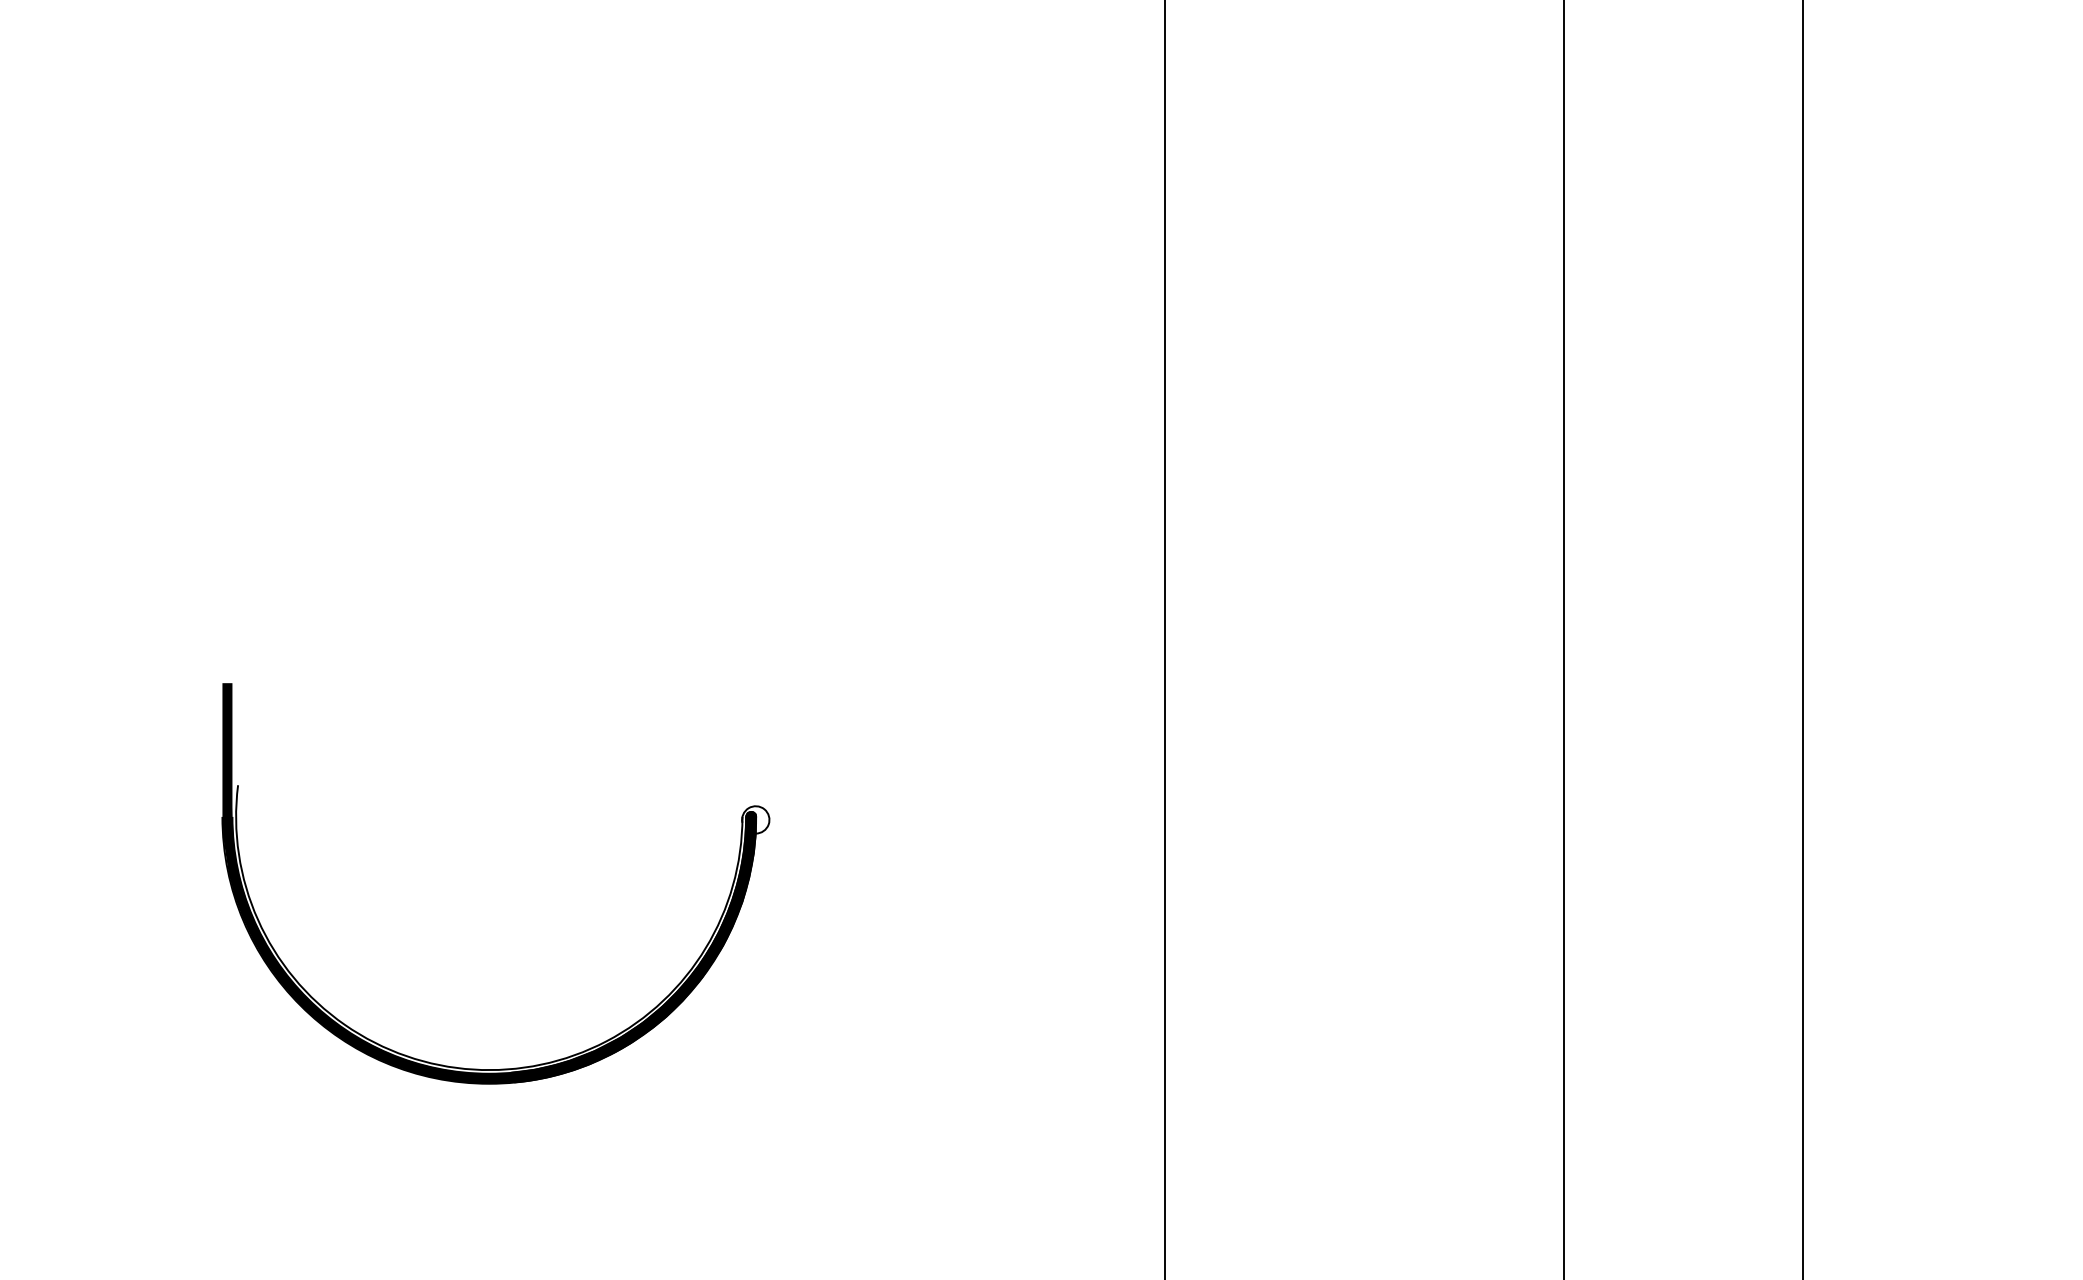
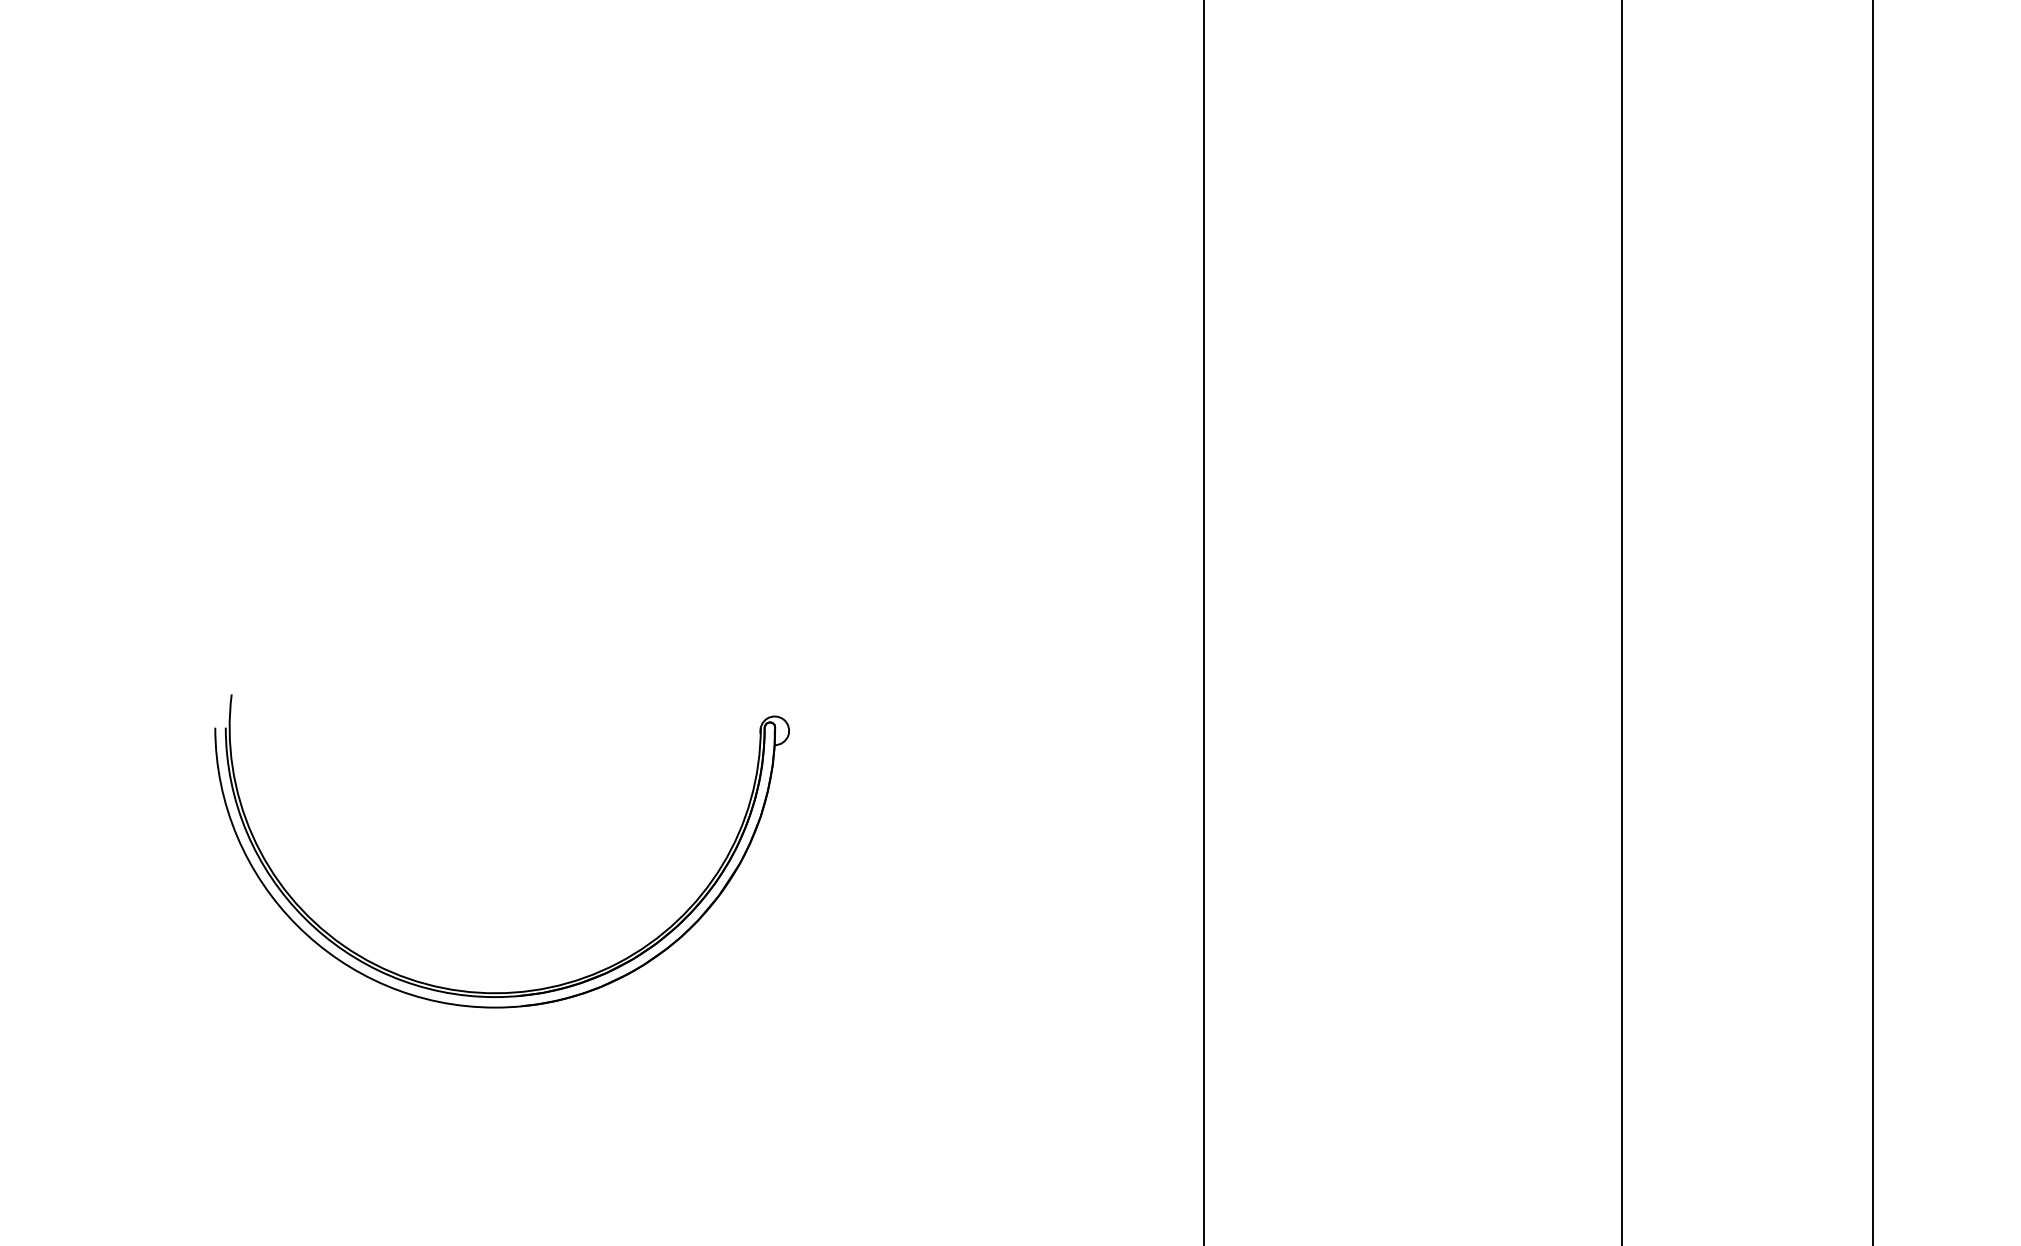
fill: (489, 883) -> (495, 797), removed

